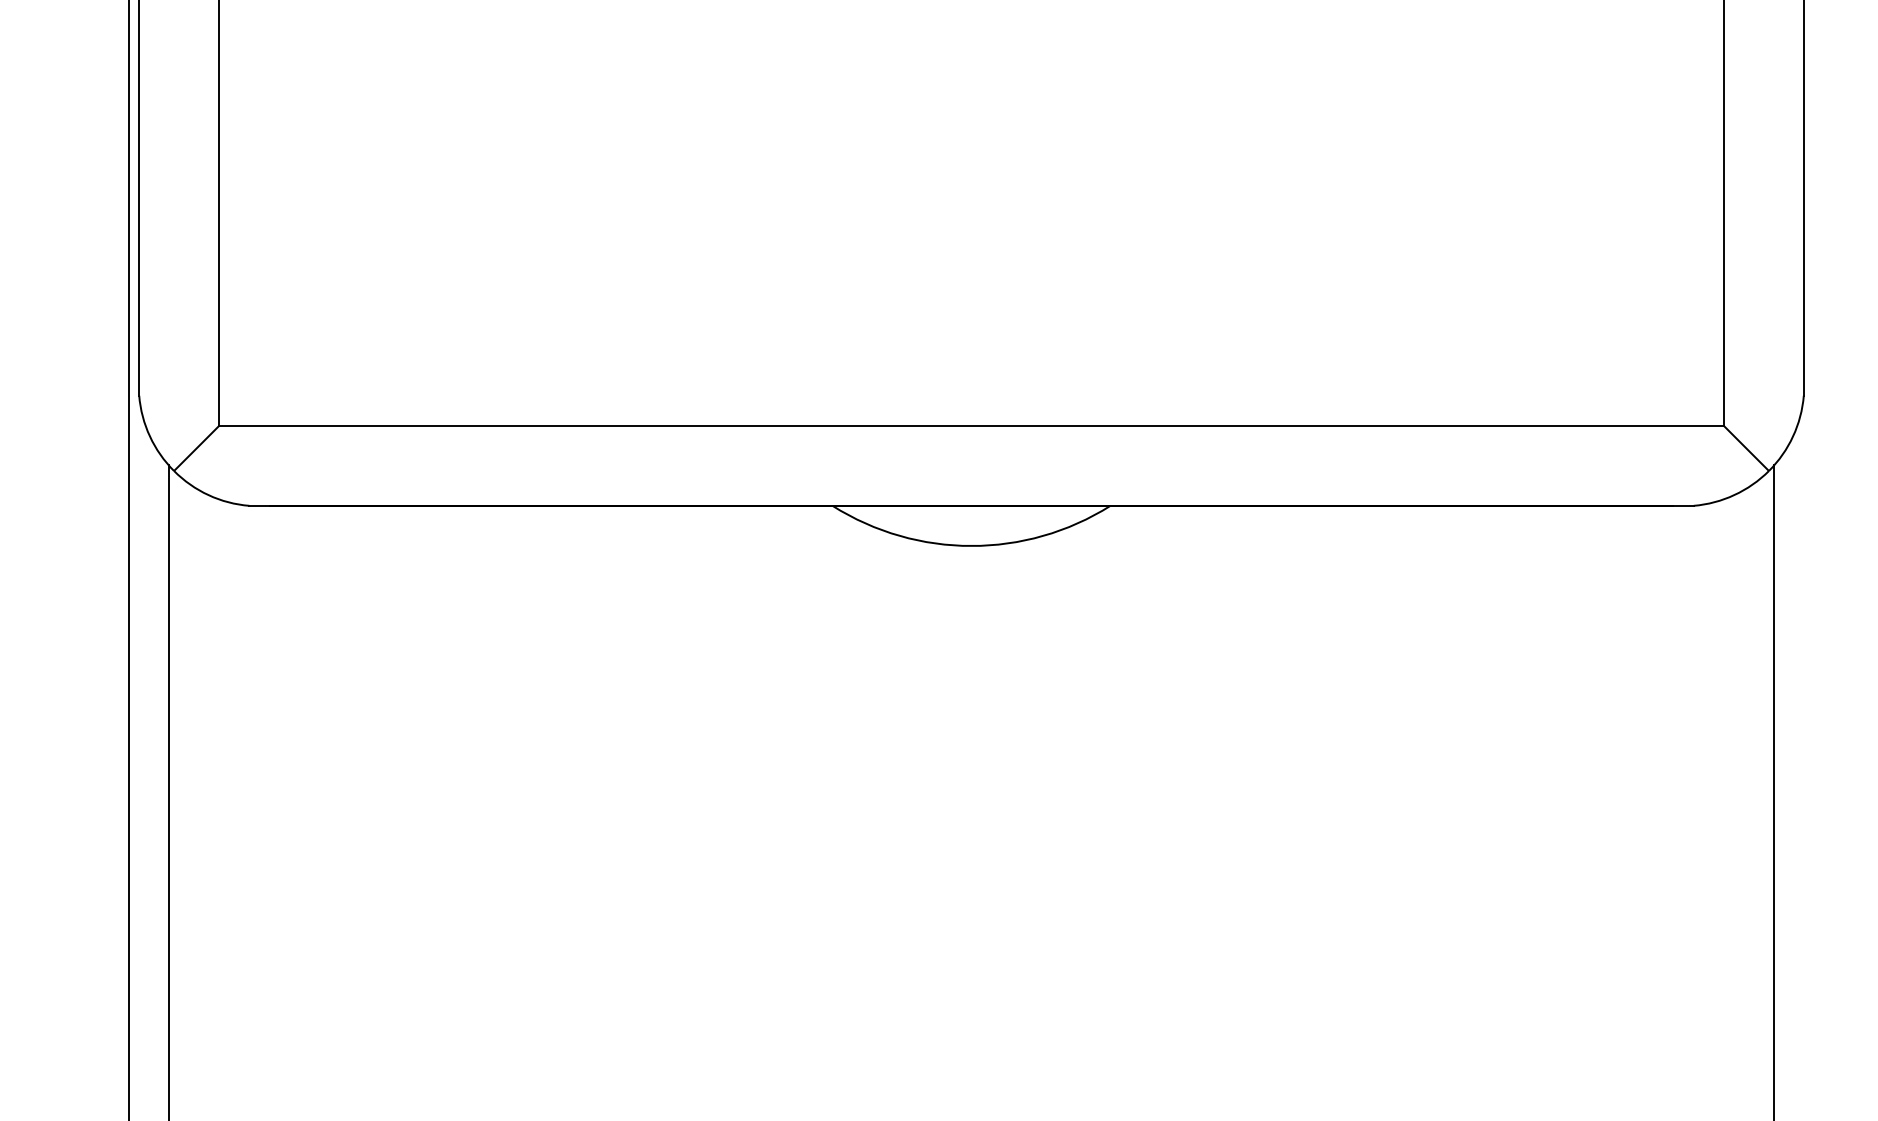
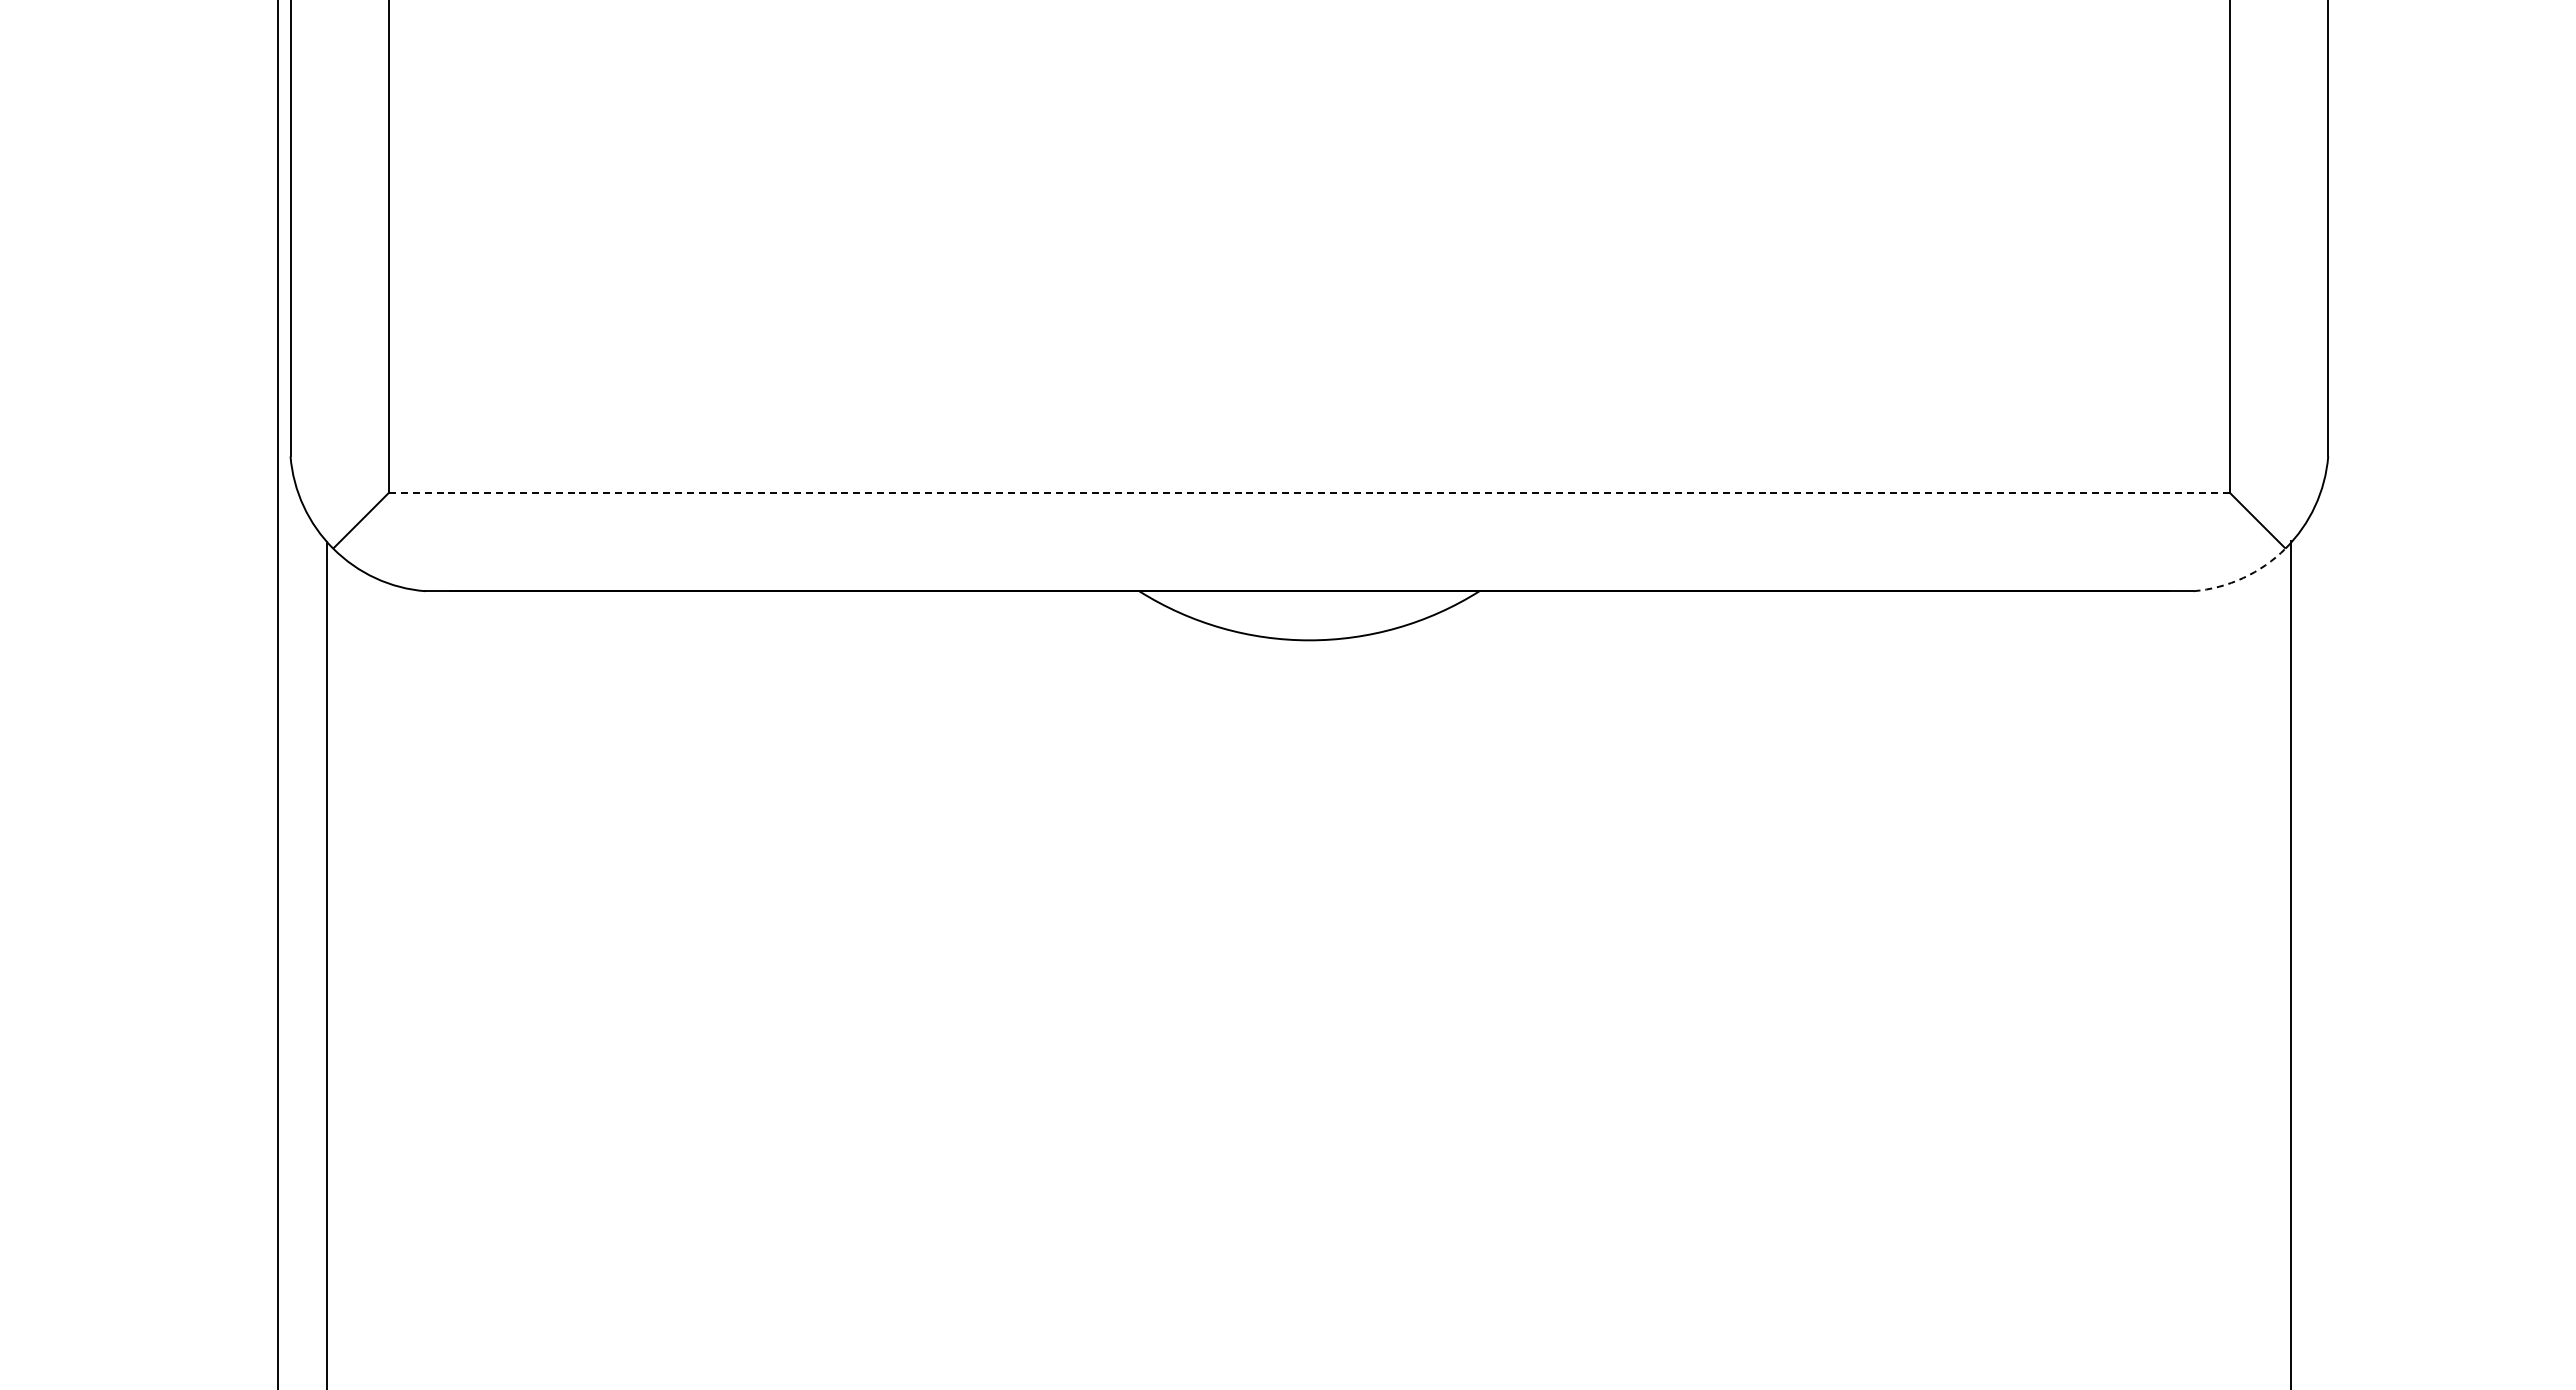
line: (971, 425) -> (1309, 493), solid -> dashed
arc: (1734, 495) -> (2243, 578), solid -> dashed

